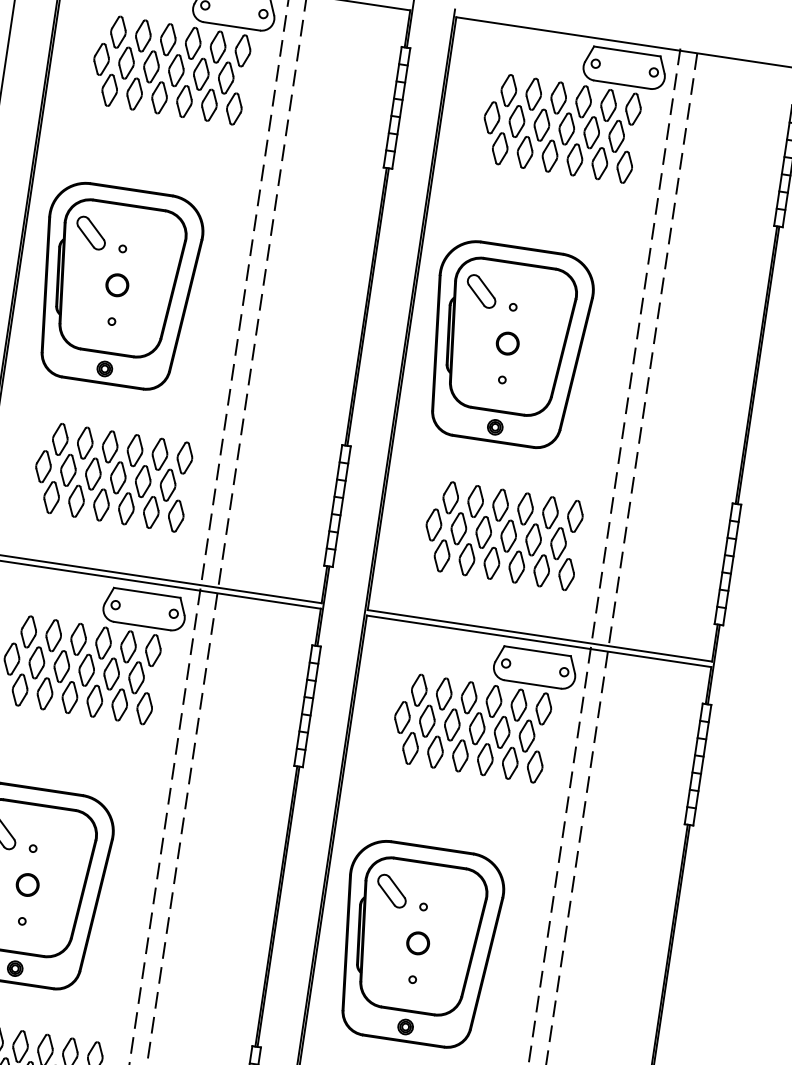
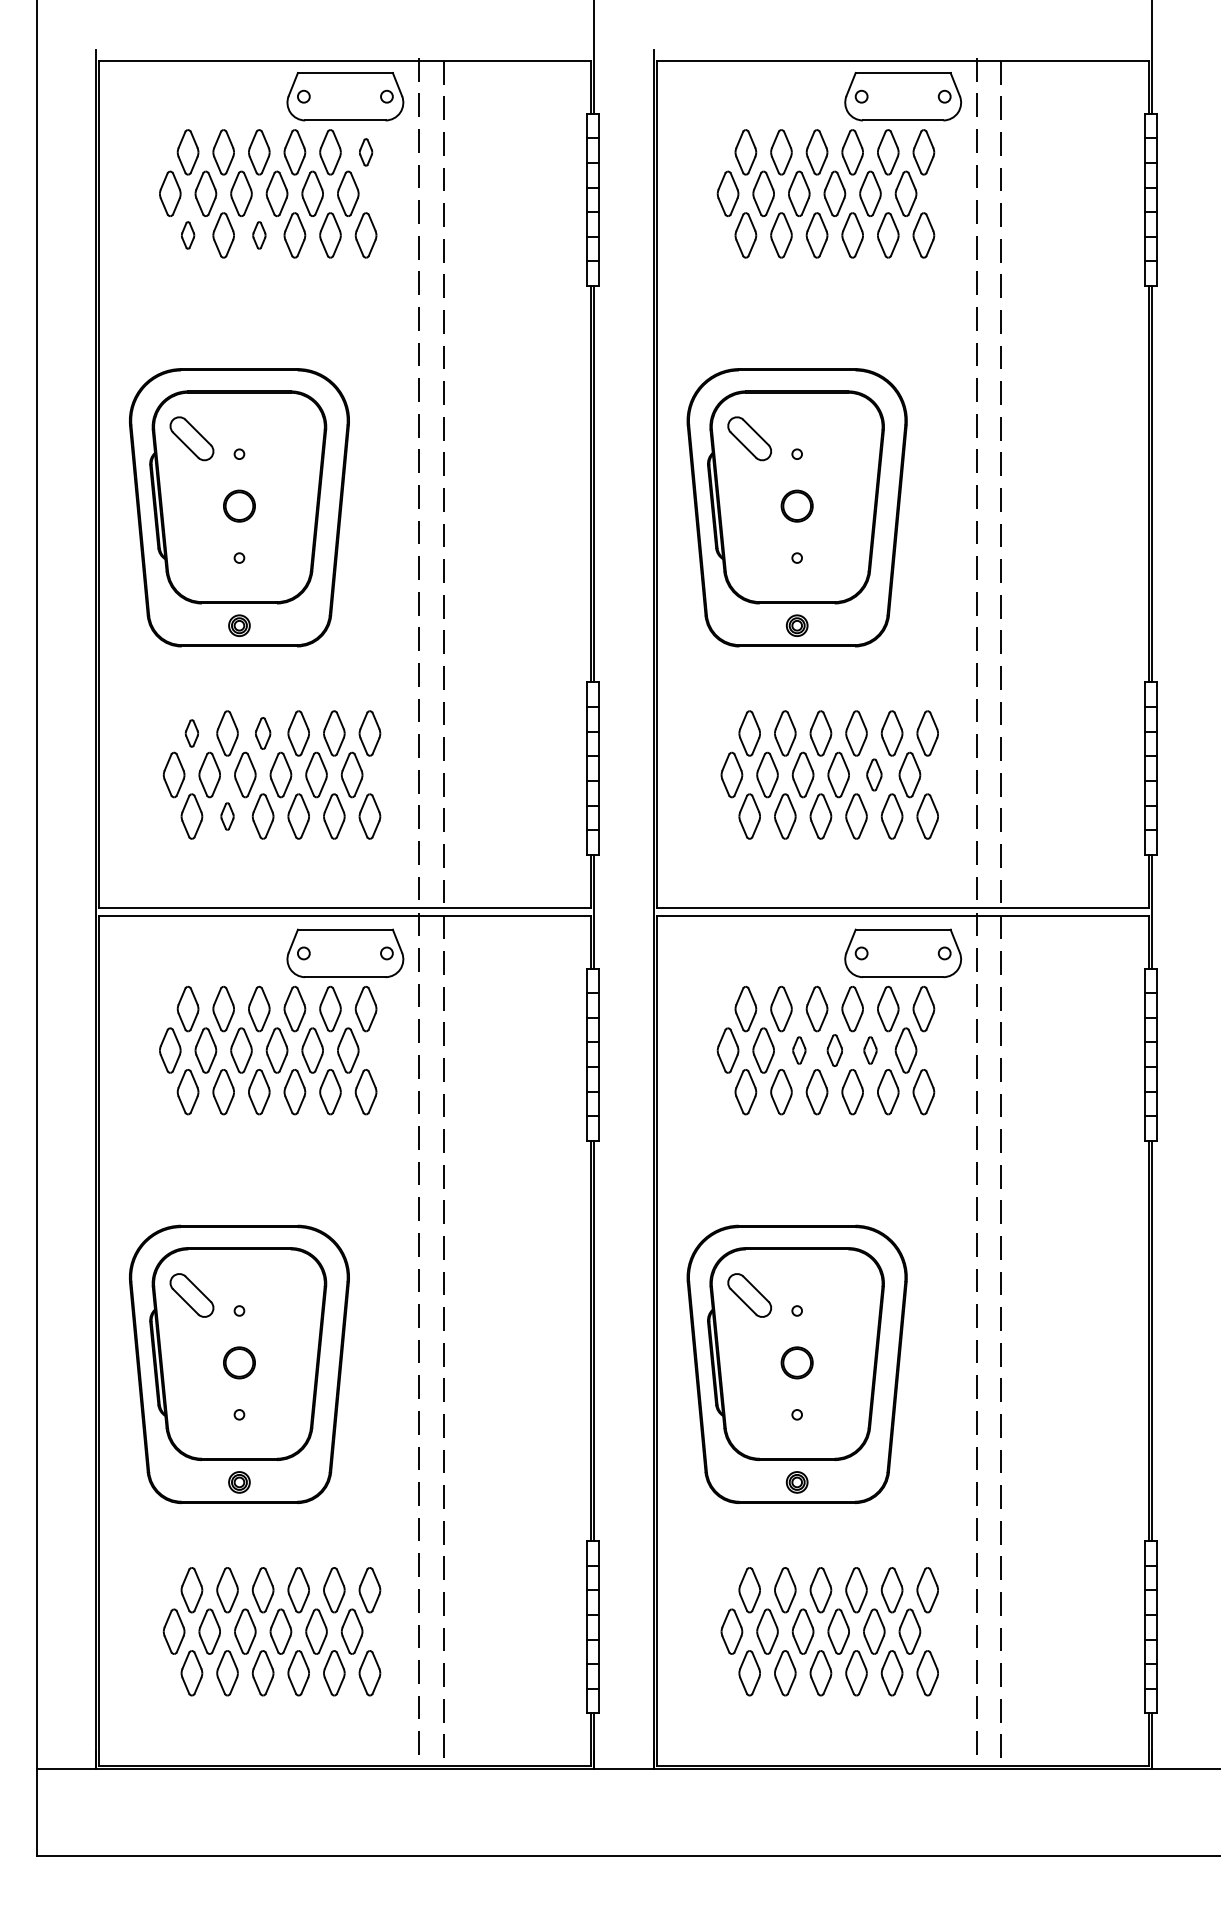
part: (242, 50) -> (365, 152), size x0.6
part: (109, 90) -> (187, 235), size x0.6
part: (159, 97) -> (259, 235), size x0.6
part: (60, 439) -> (191, 733), size x0.6
part: (109, 446) -> (262, 733), size x0.7
part: (76, 501) -> (227, 816), size x0.6
part: (533, 539) -> (874, 774), size x0.7
part: (452, 724) -> (799, 1050), size x0.6
part: (476, 728) -> (834, 1050), size x0.7
part: (502, 732) -> (870, 1050), size x0.6

